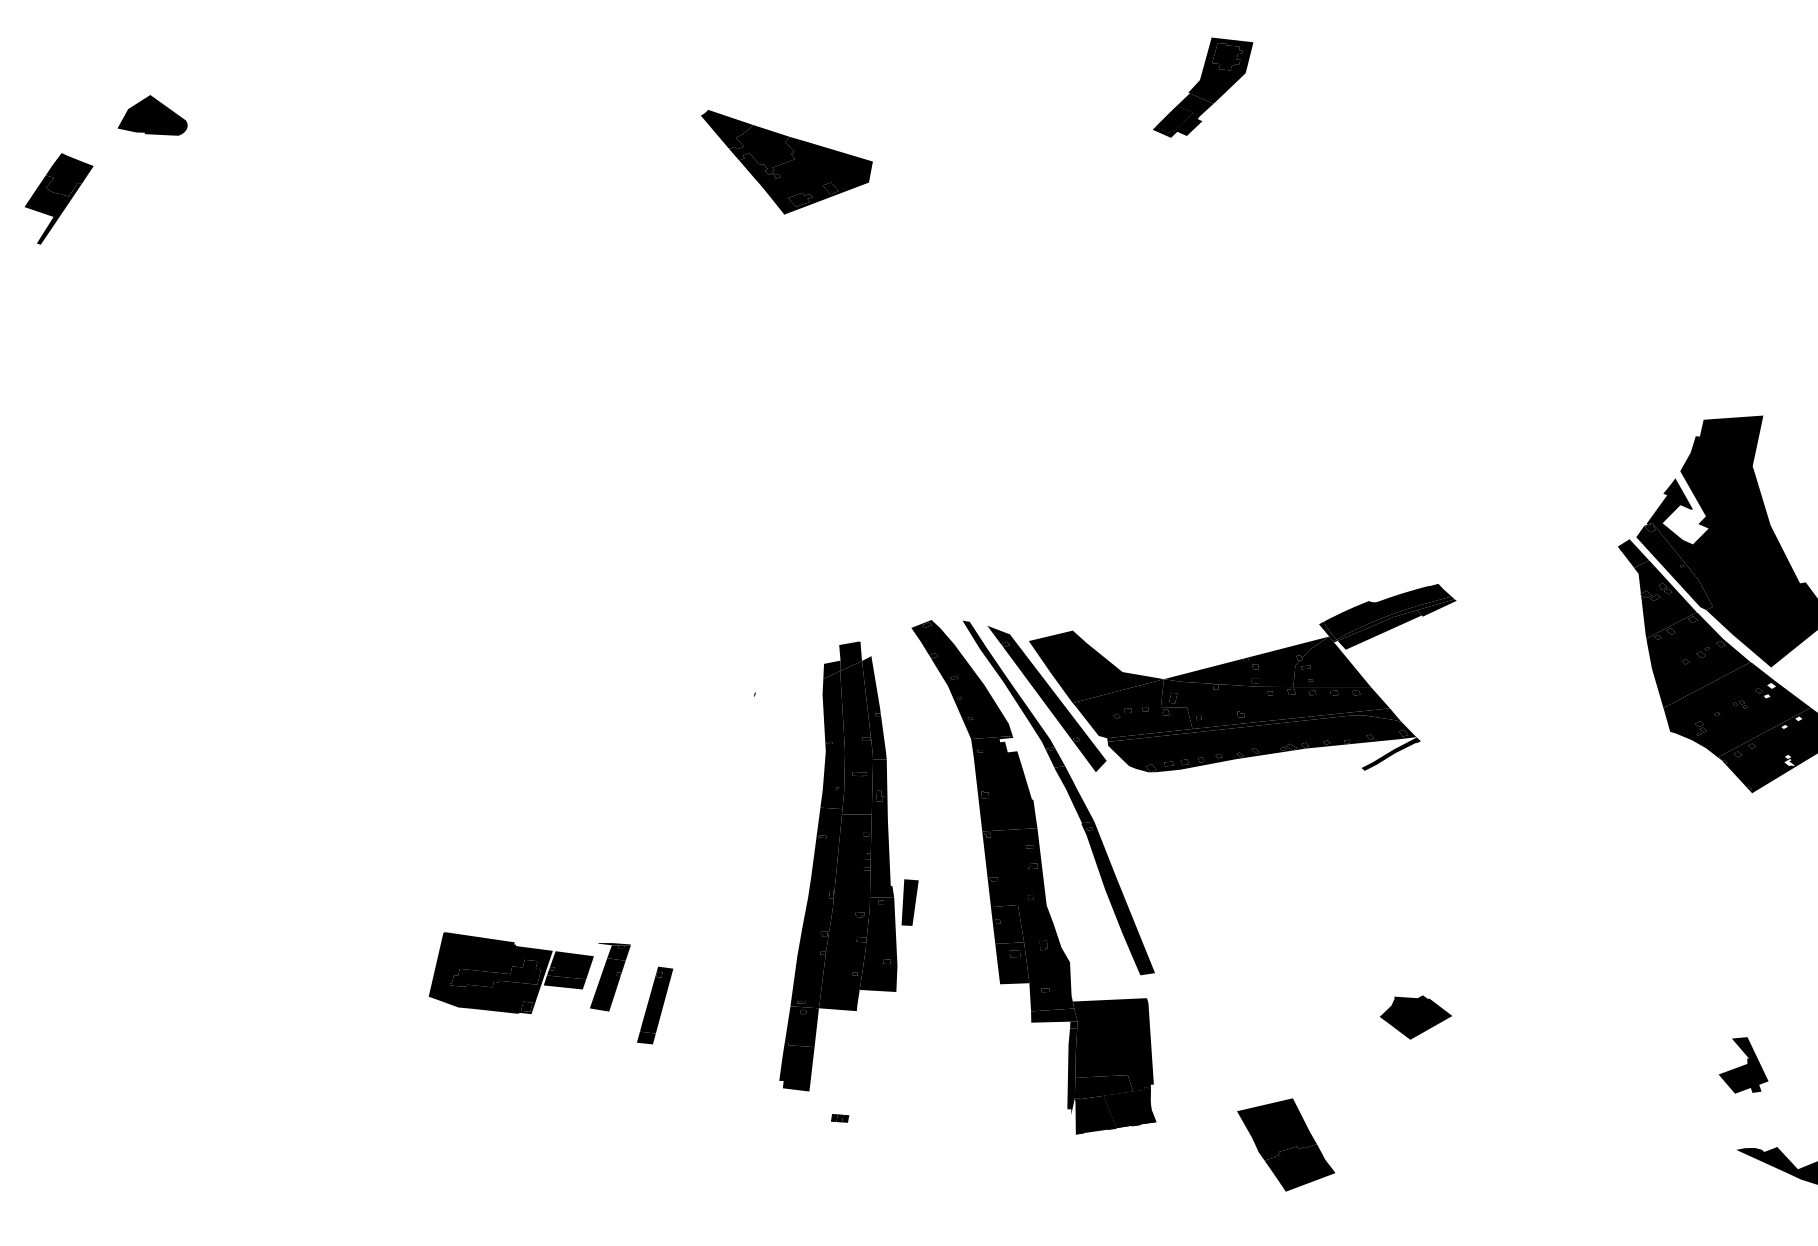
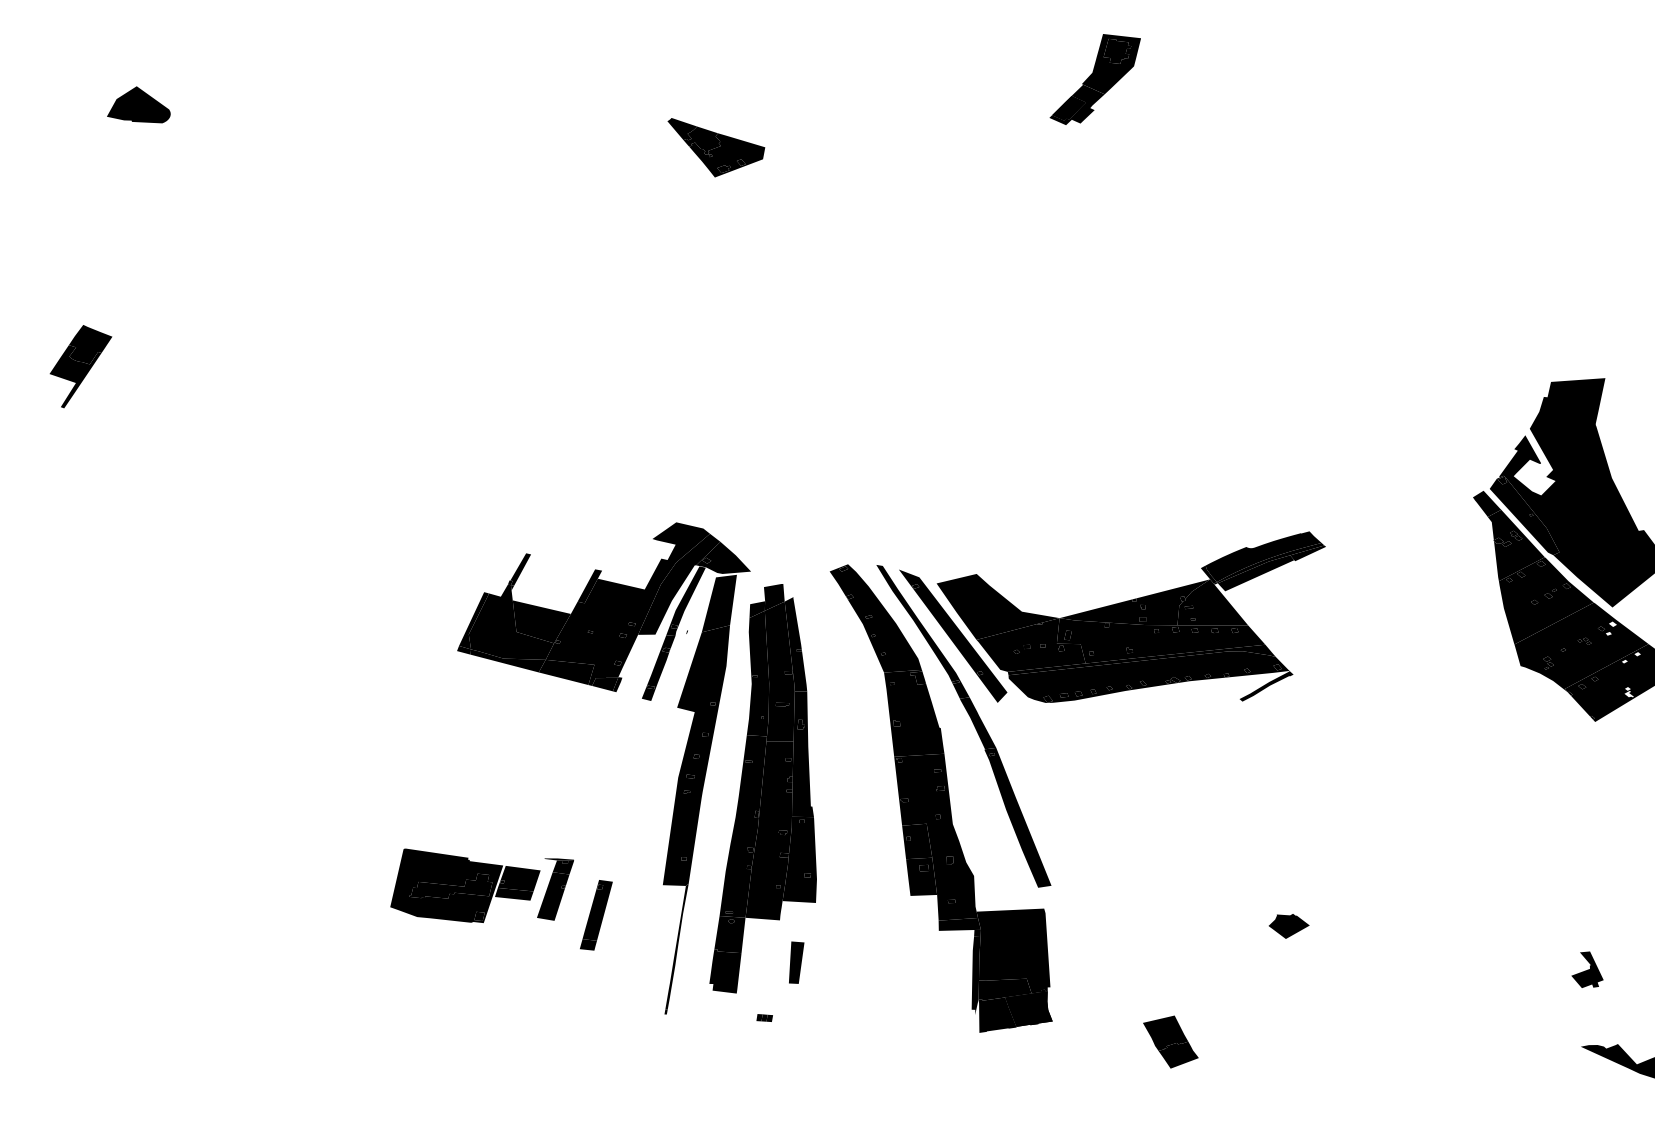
part: (786, 162) -> (715, 147), size x0.62
part: (58, 198) -> (80, 366), moved
fill: (1008, 744) -> (918, 677), added
part: (744, 855) -> (677, 778), added
part: (909, 902) -> (796, 962), moved
part: (1415, 1017) -> (1288, 926), size x0.62
part: (1743, 1065) -> (1587, 969), size x0.71
part: (1285, 1144) -> (1170, 1041), size x0.62

